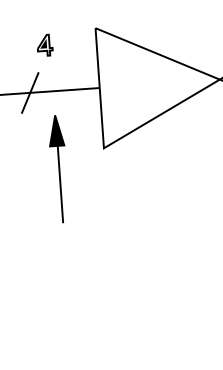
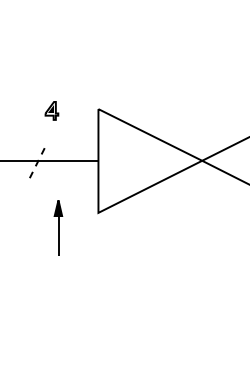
part: (44, 45) -> (51, 110), moved
line: (30, 92) -> (38, 160), solid -> dashed
part: (58, 168) -> (58, 227), size x0.6

